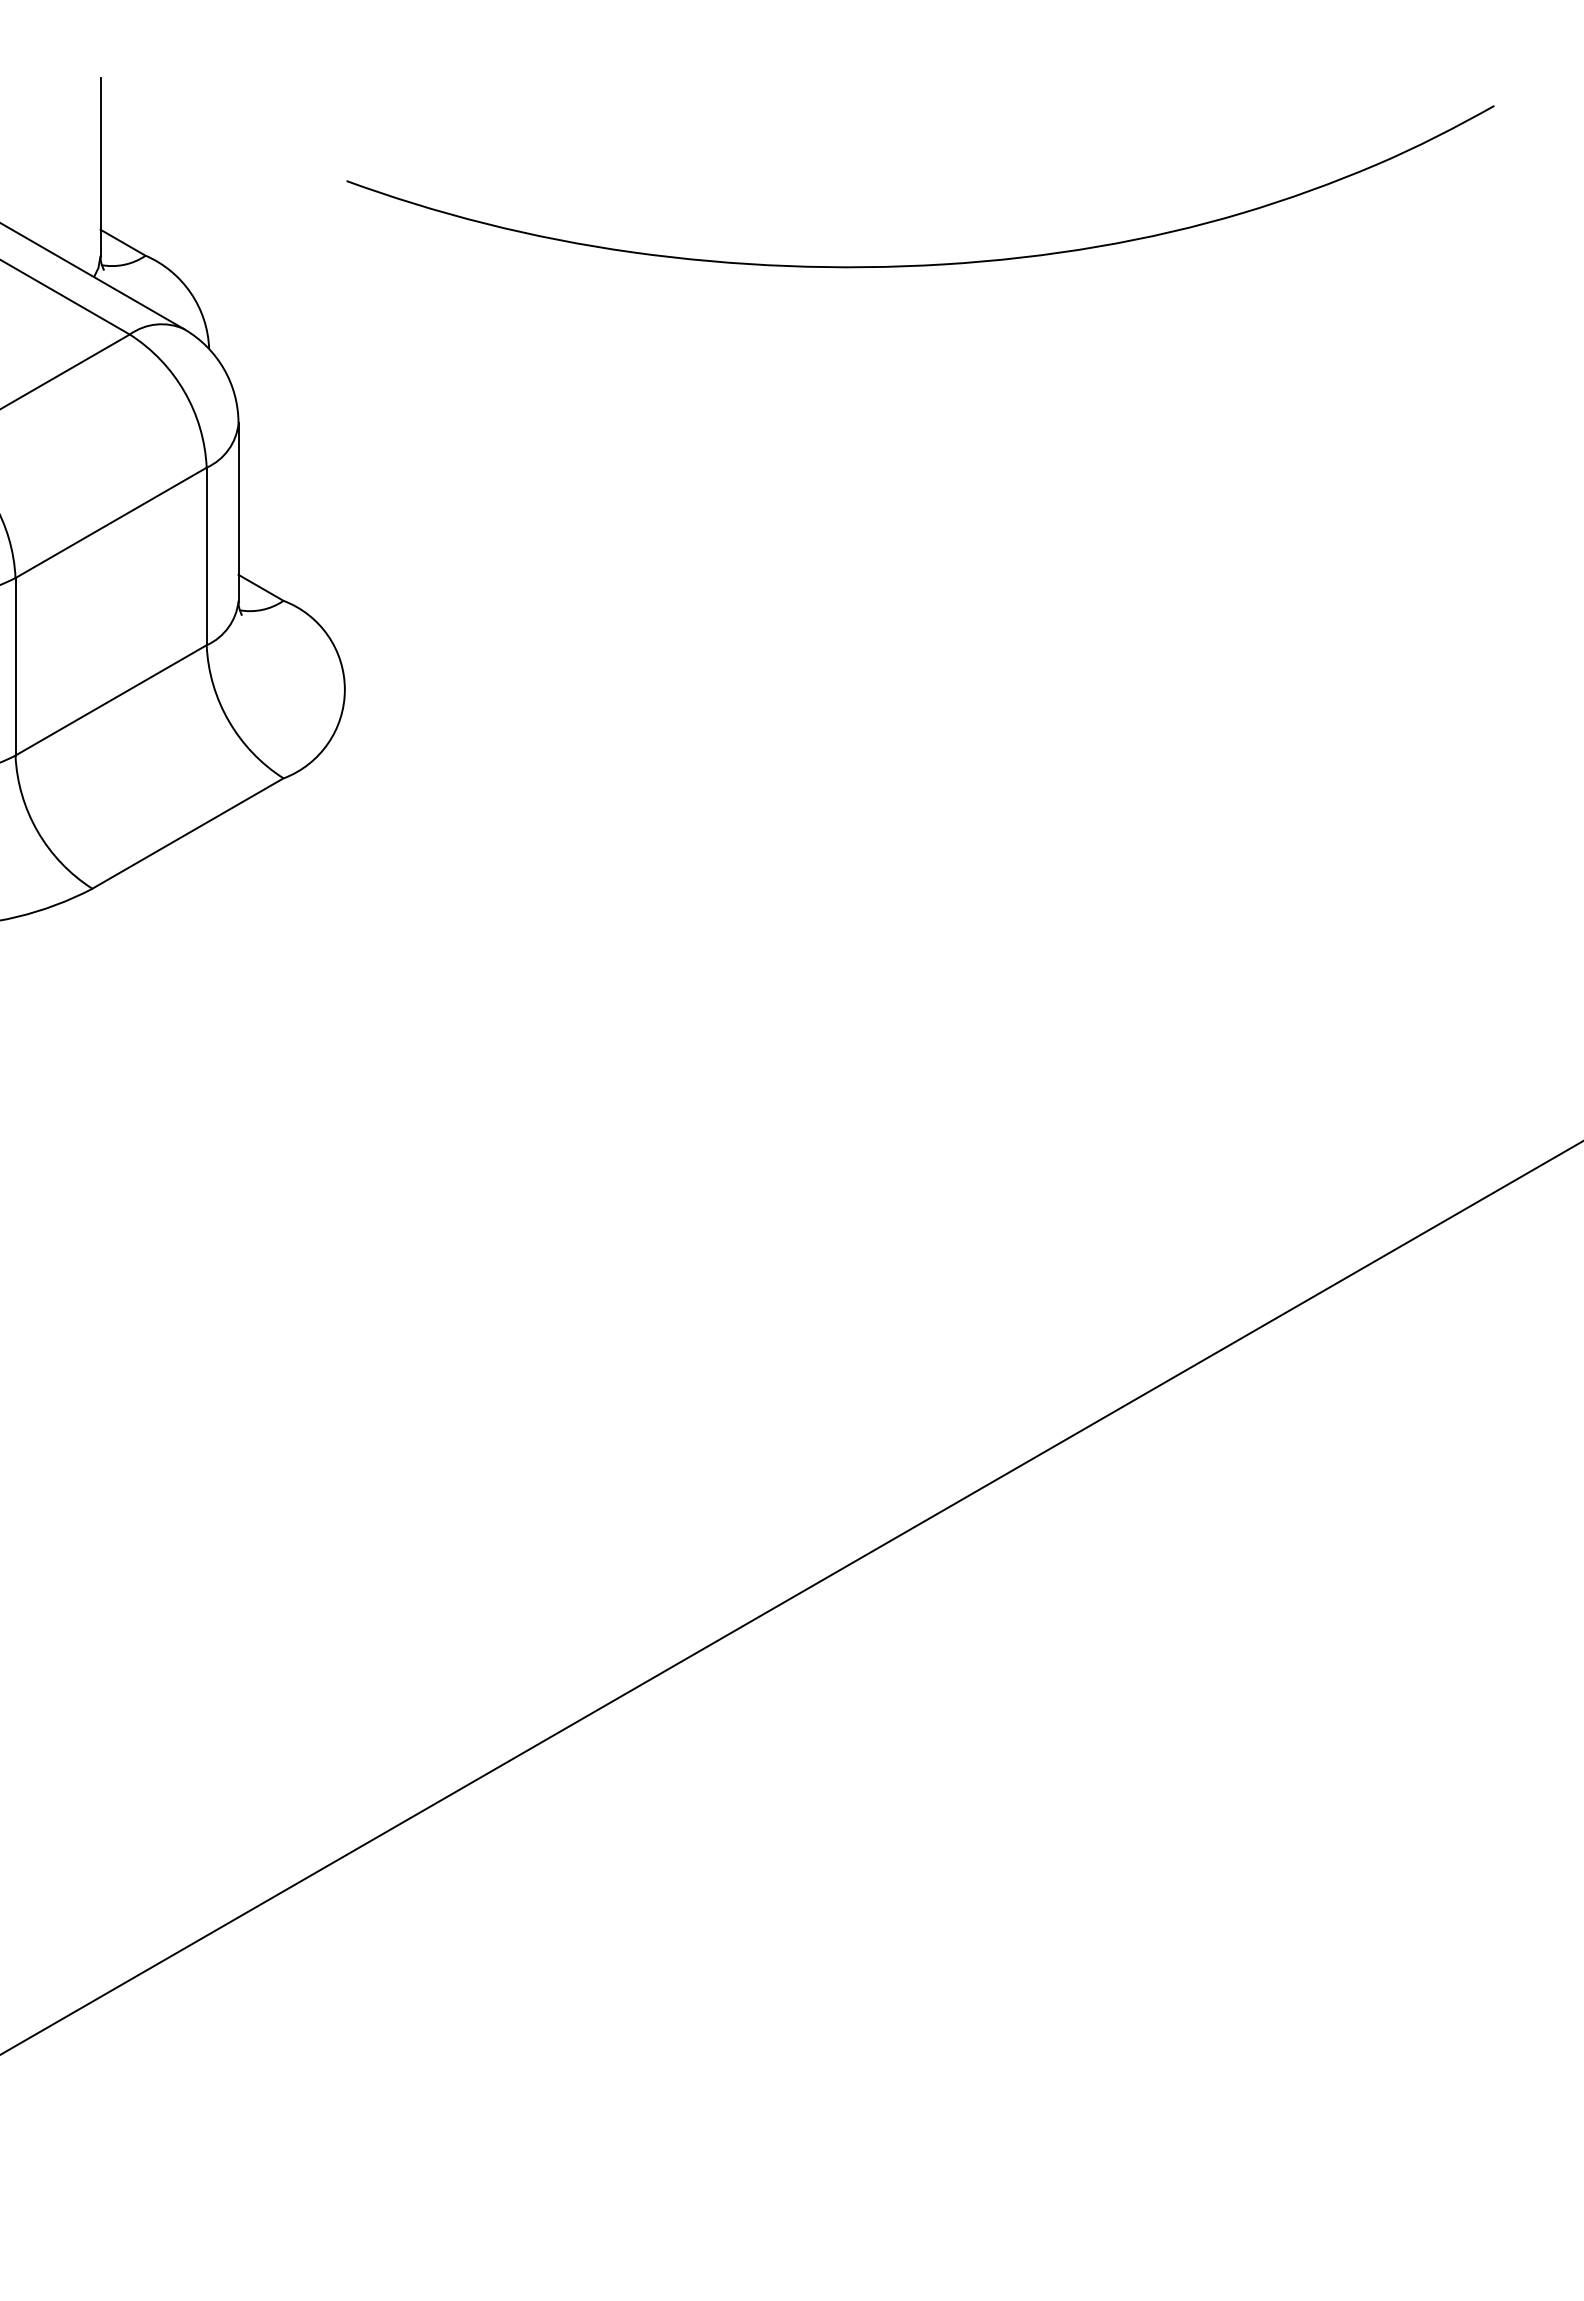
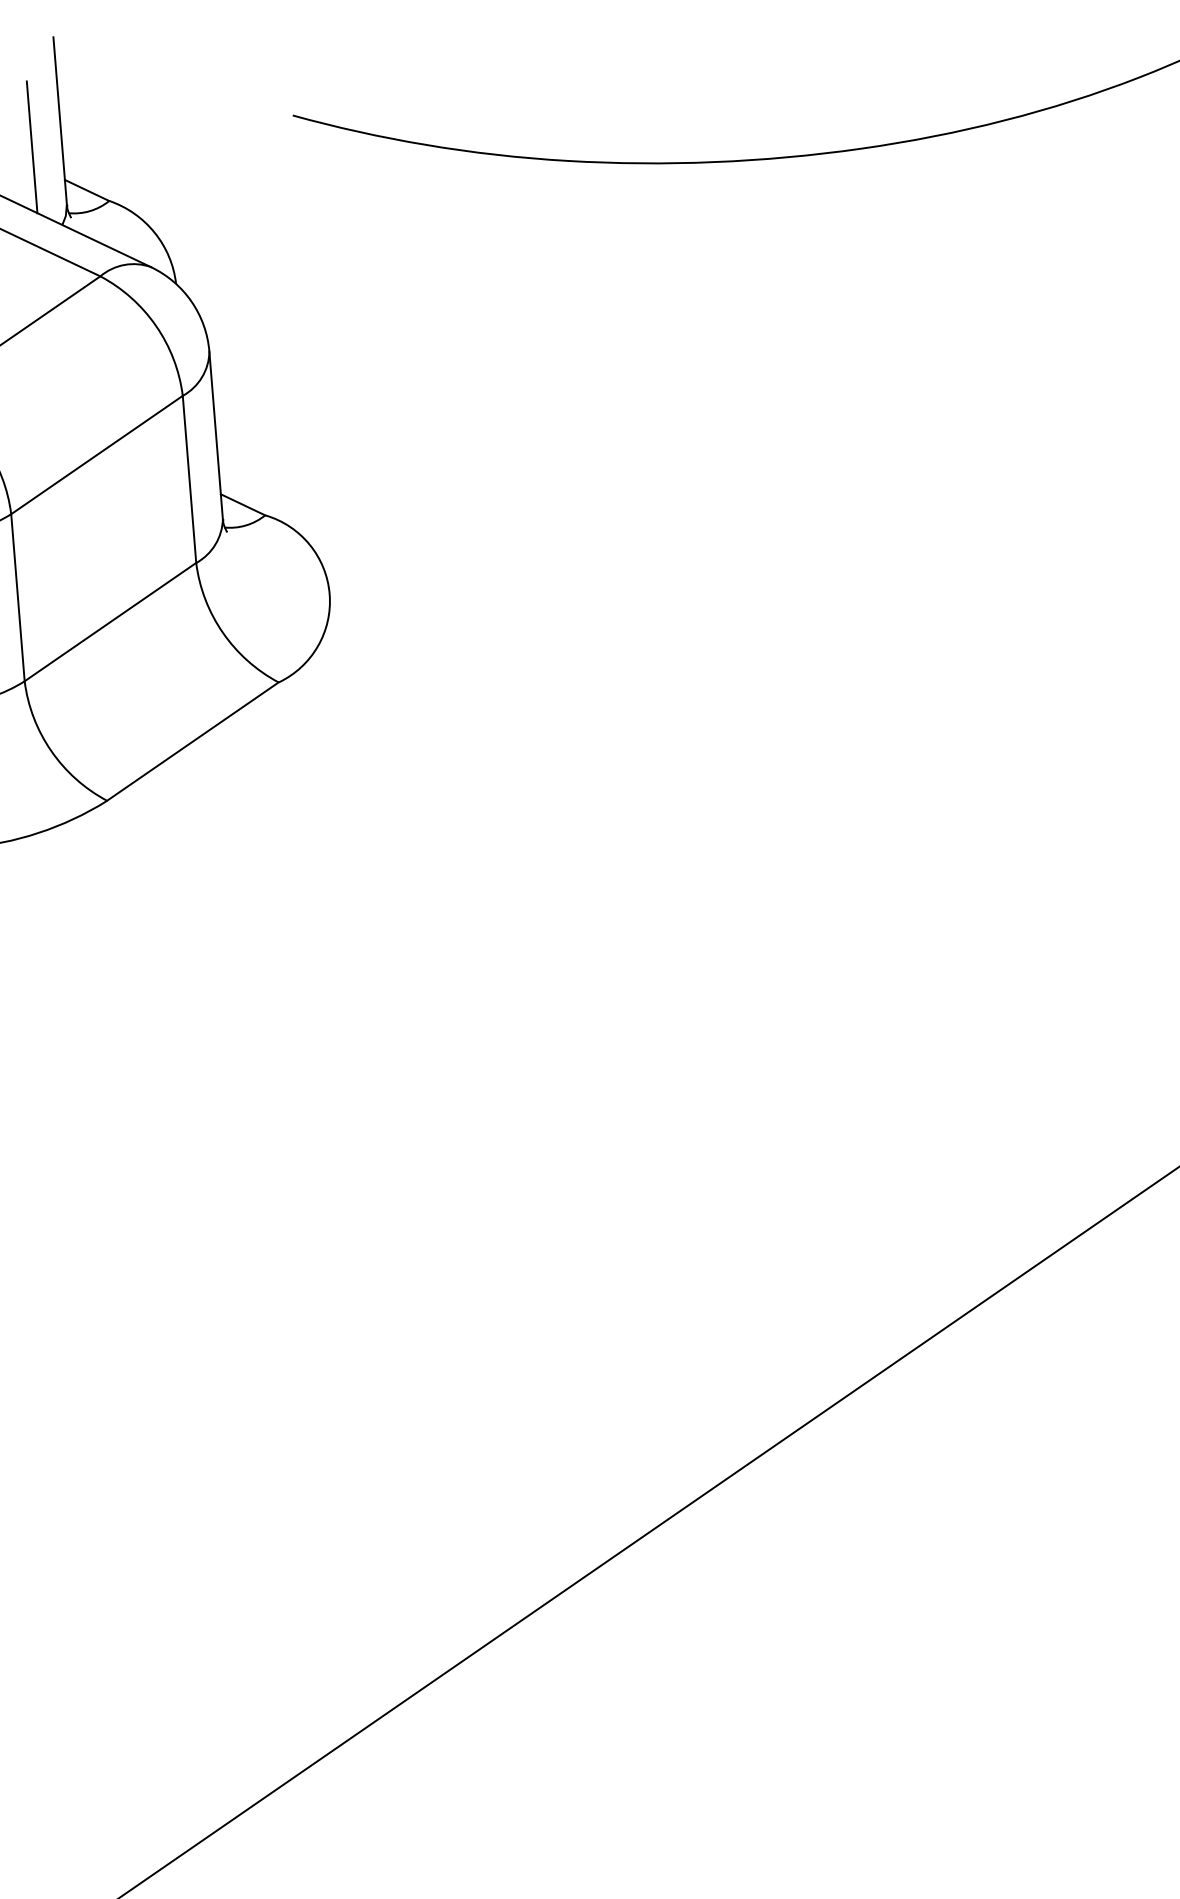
line: (68, 192) -> (31, 147), added

